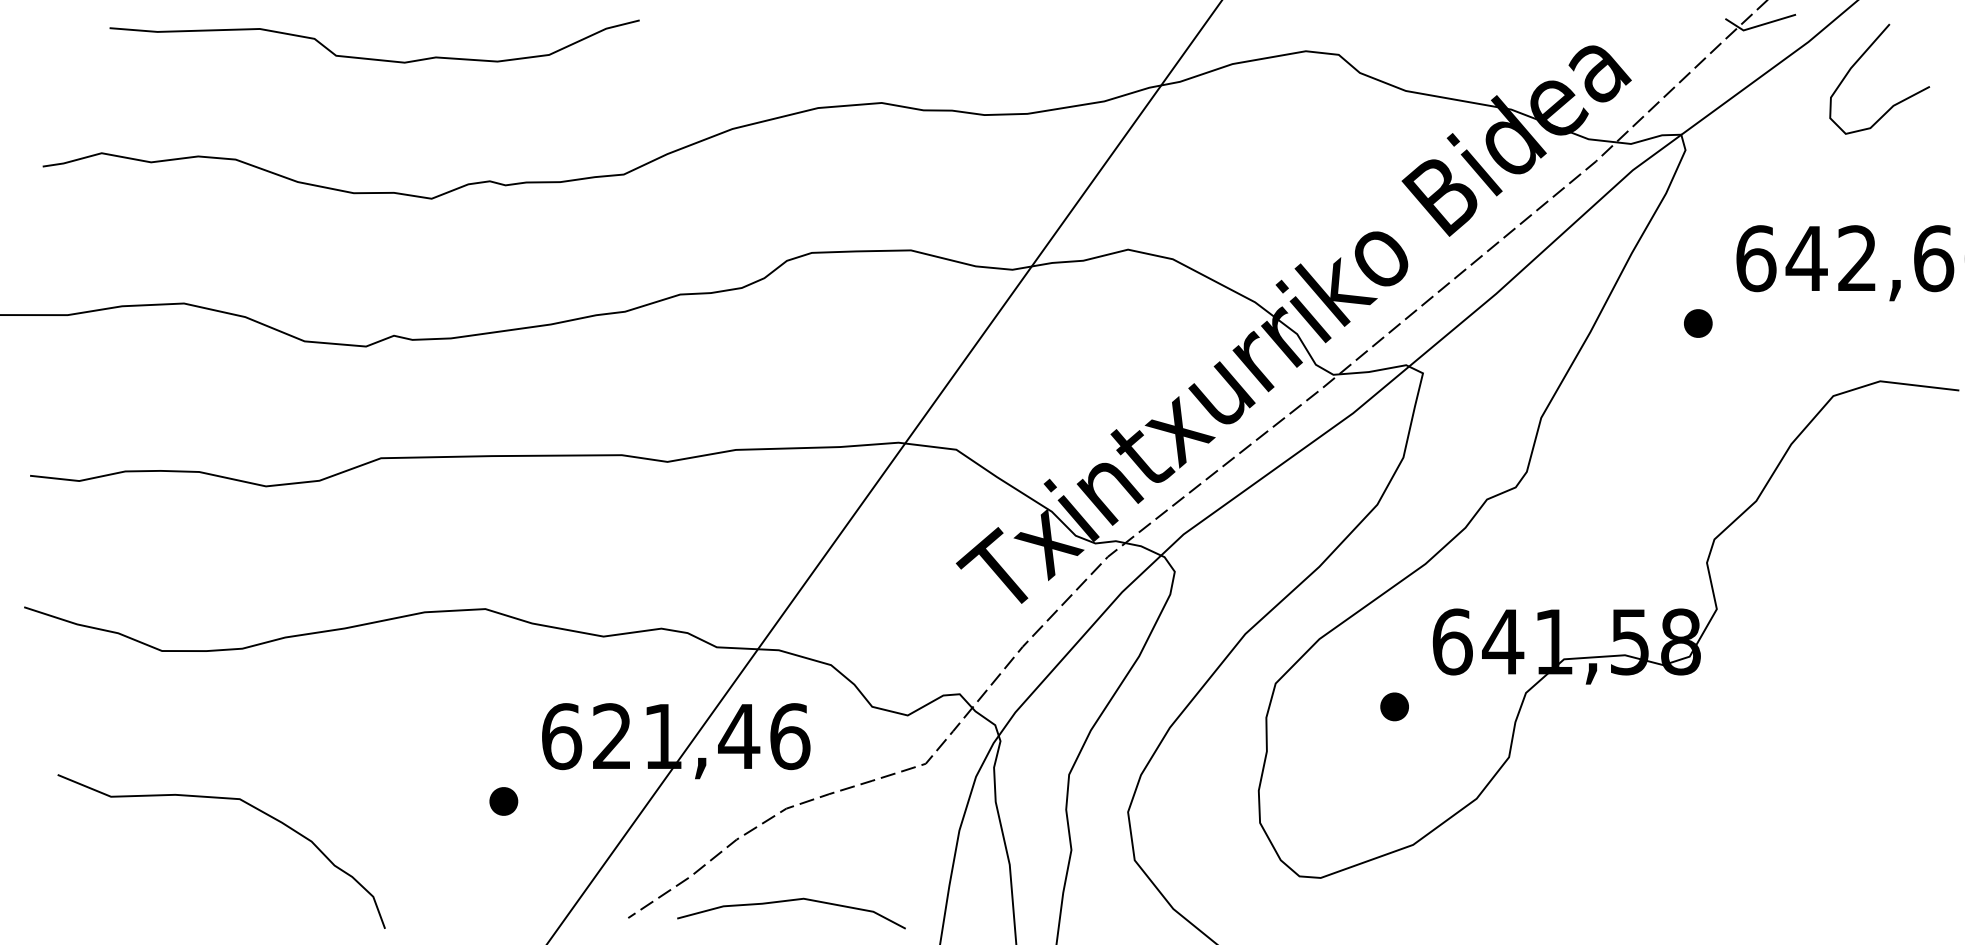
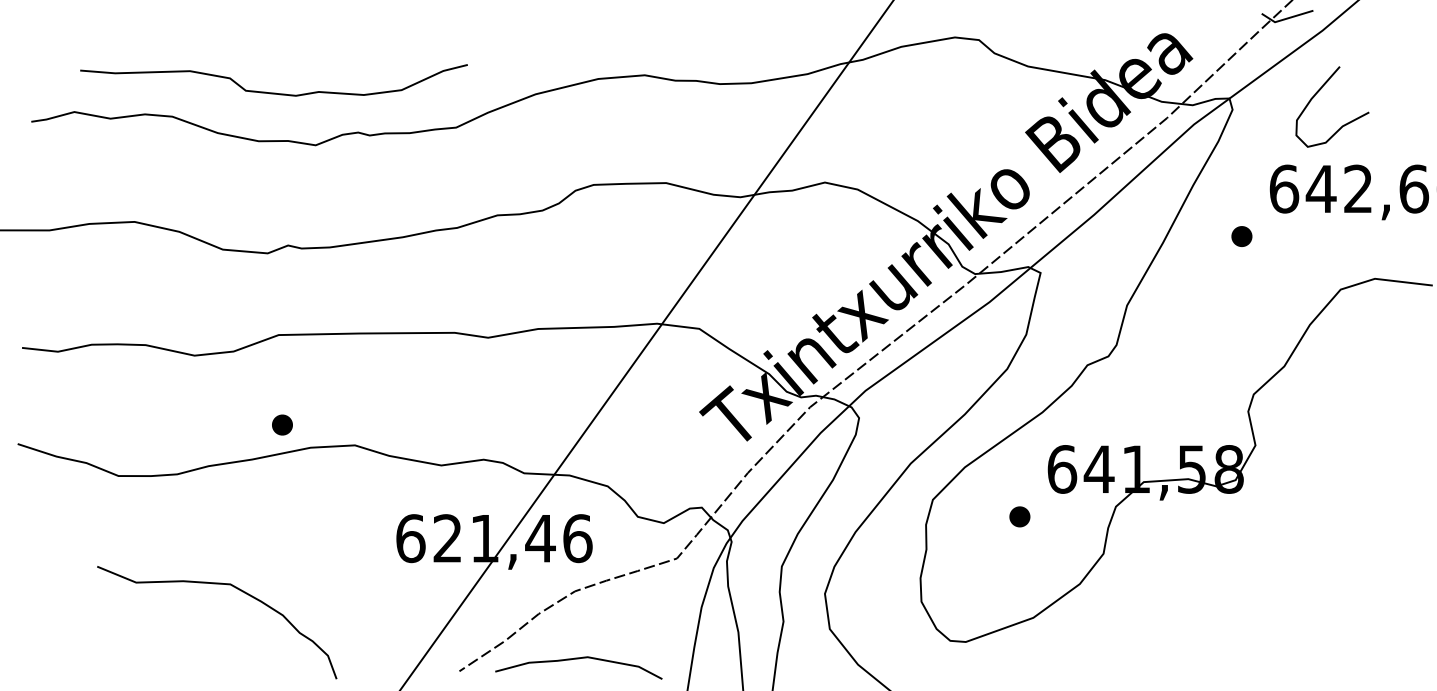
curve: (373, 58) -> (273, 92), moved
curve: (1860, 59) -> (1318, 92), moved
curve: (222, 799) -> (217, 584), moved
part: (503, 800) -> (282, 424), moved

